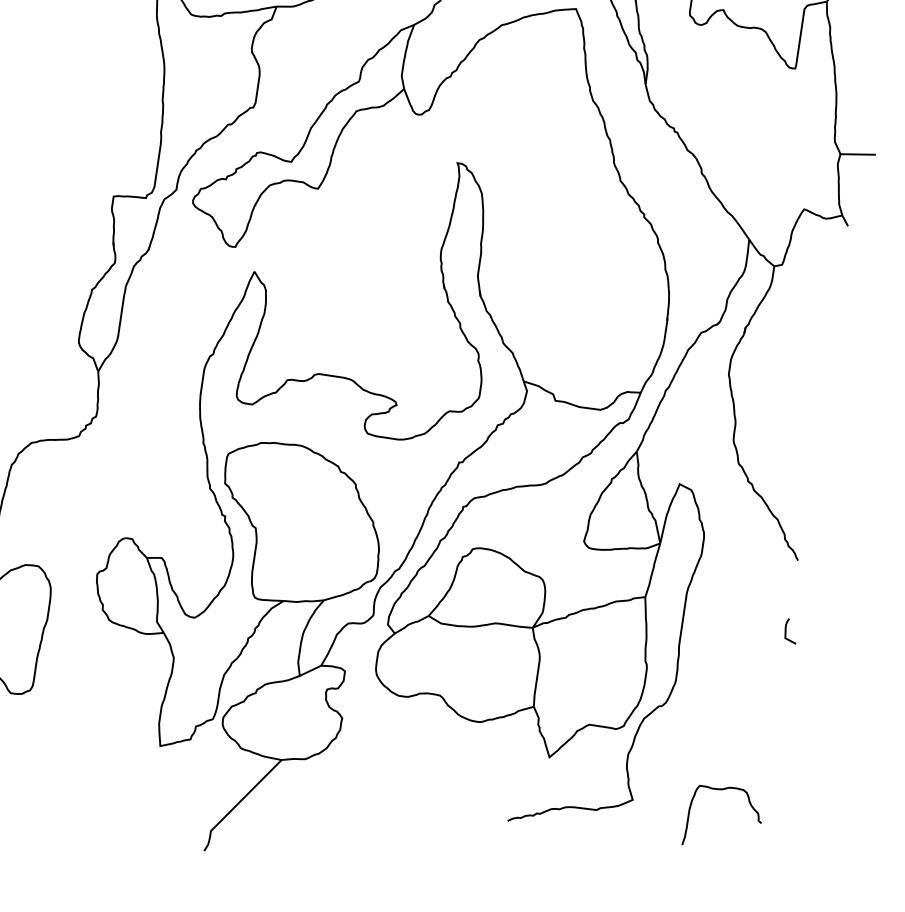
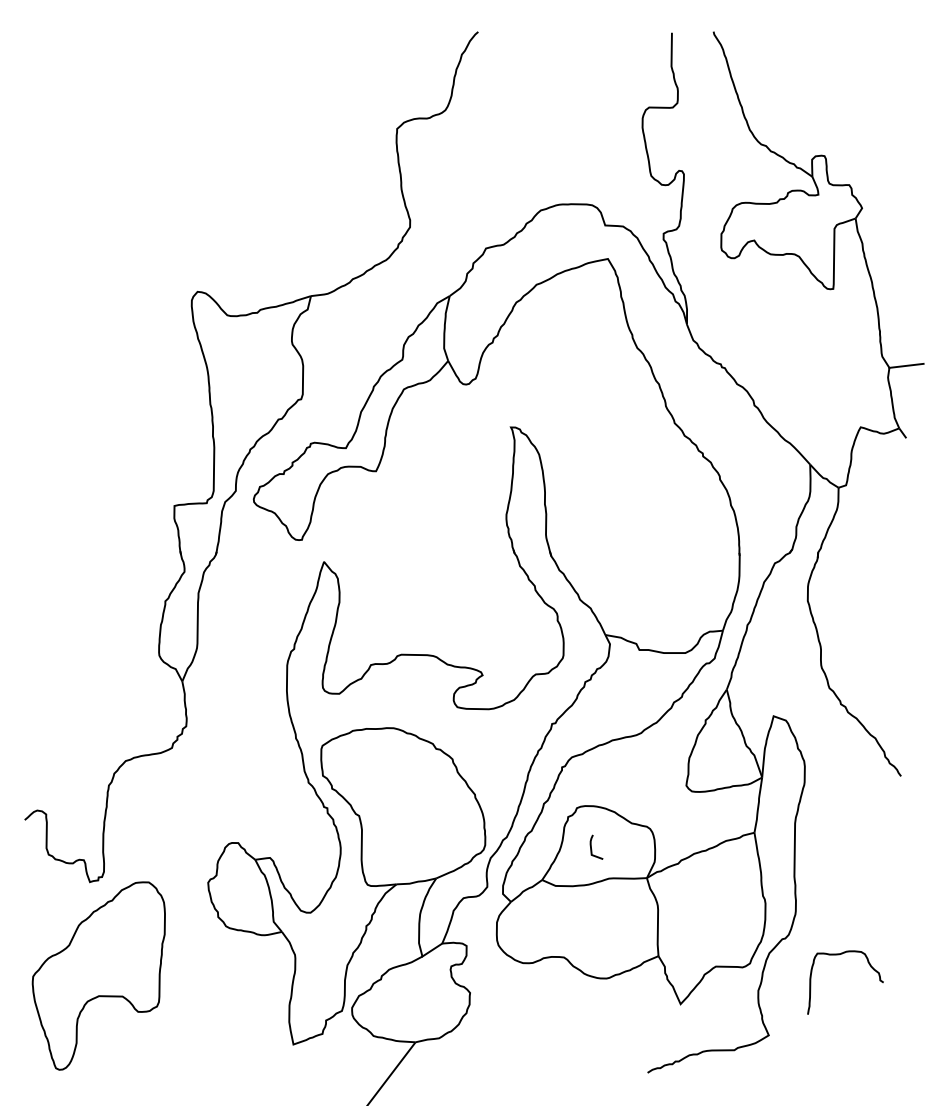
curve: (786, 629) -> (591, 846), moved
curve: (721, 790) -> (839, 955), moved

